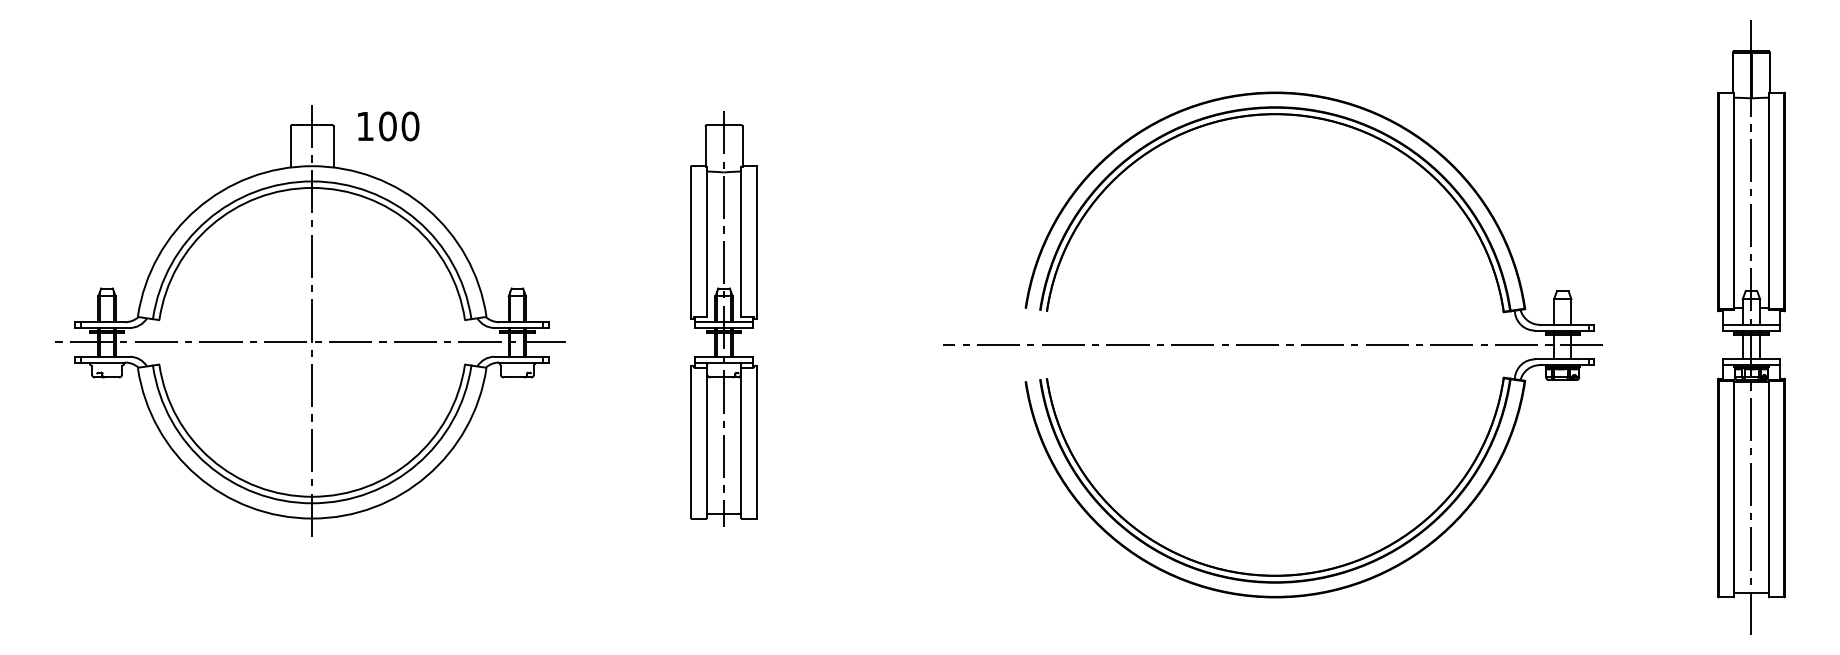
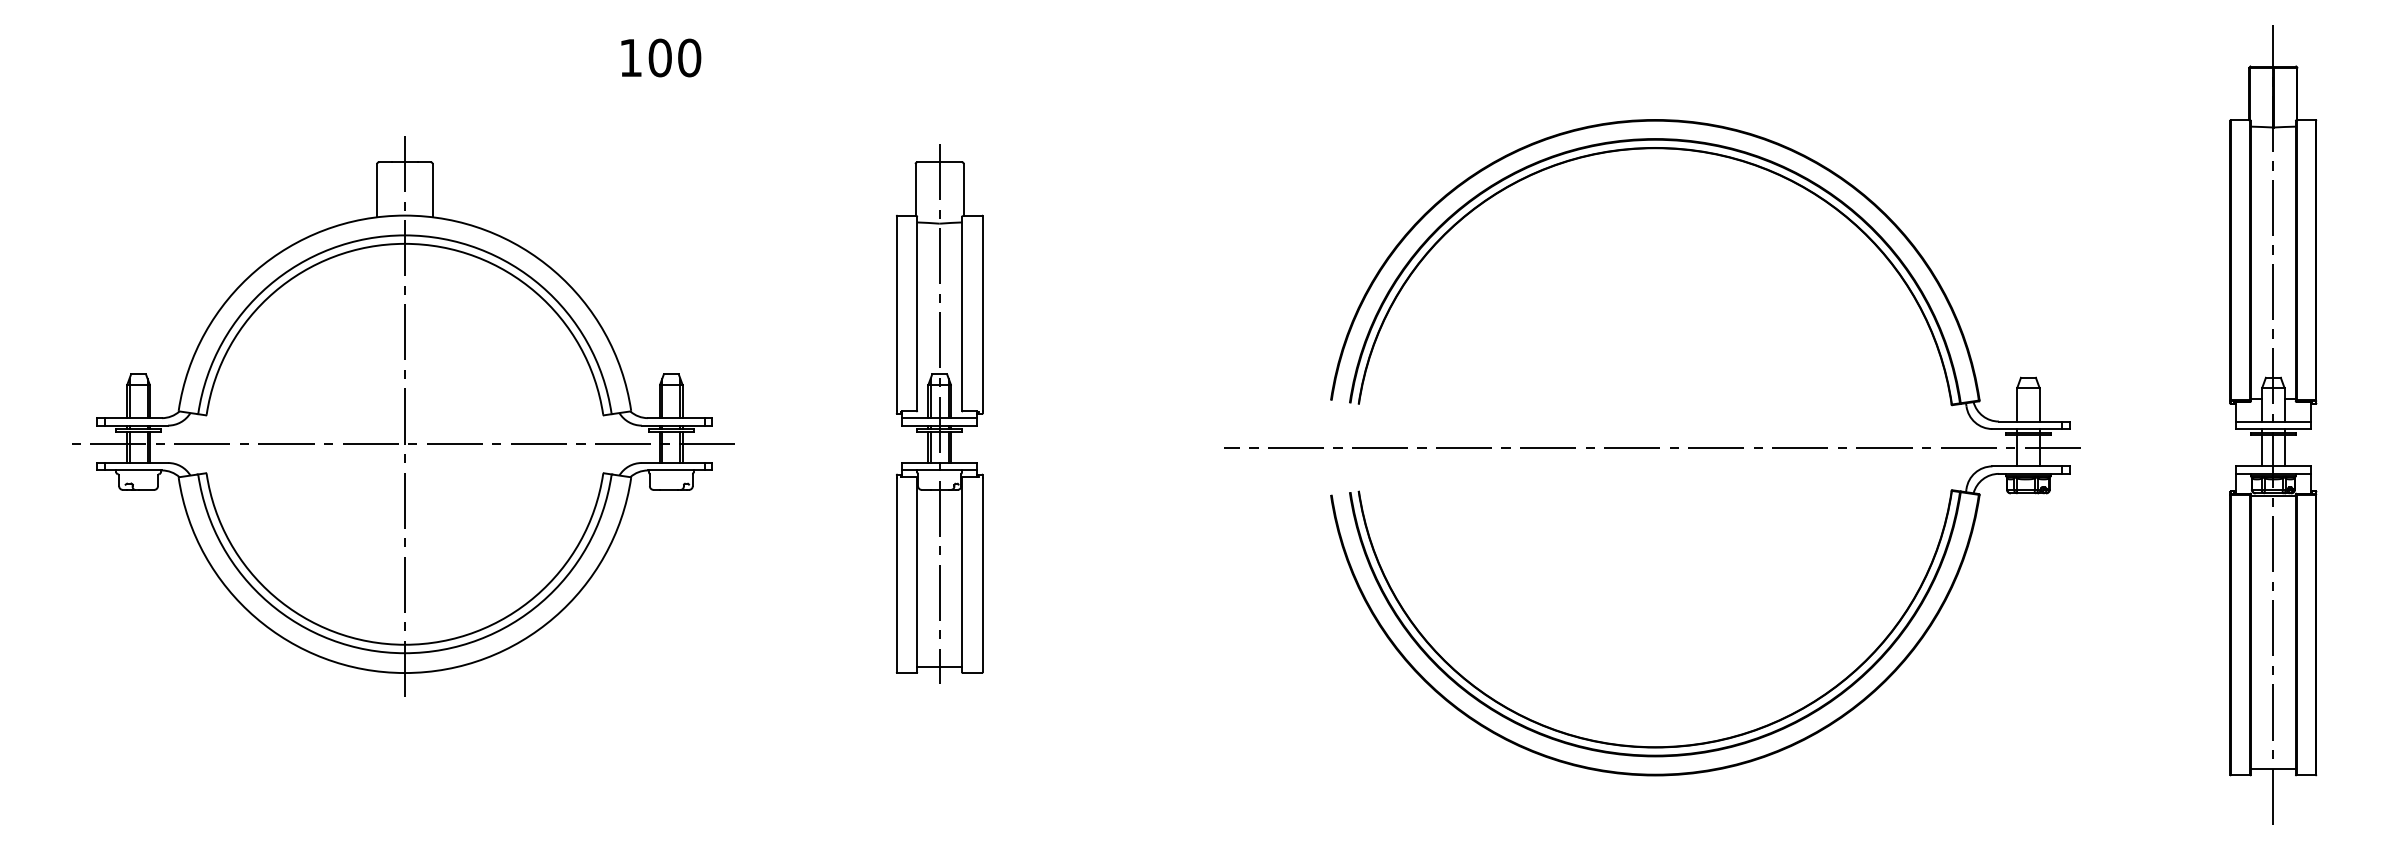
text: (388, 126) -> (661, 57), moved

